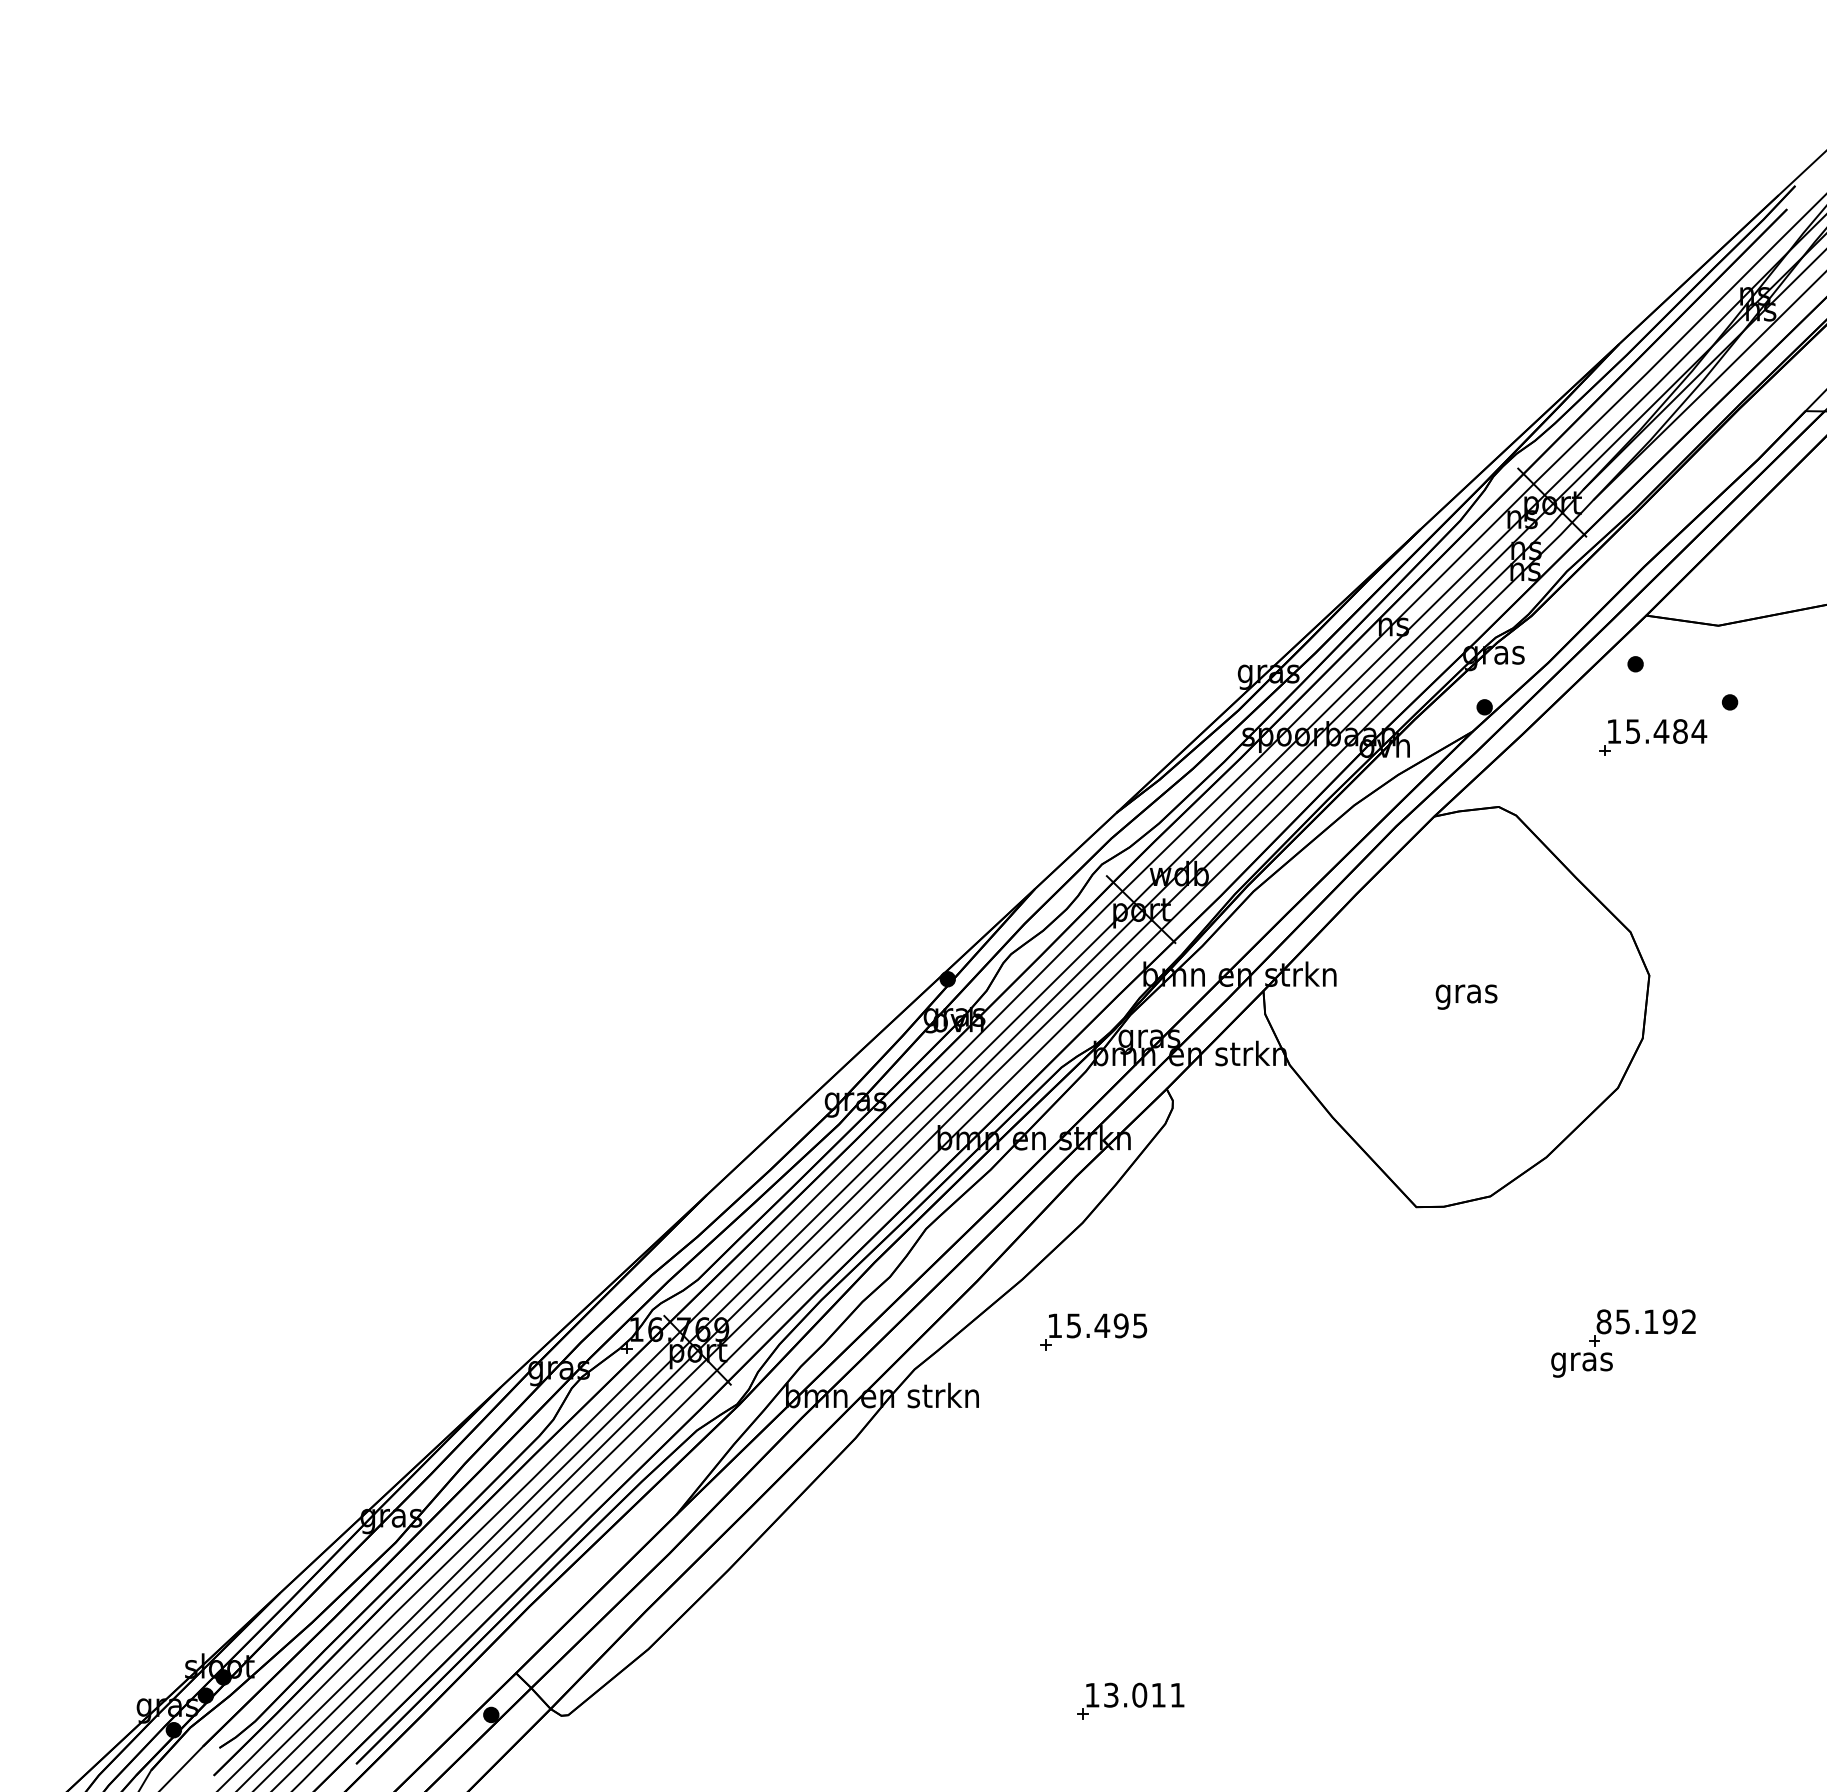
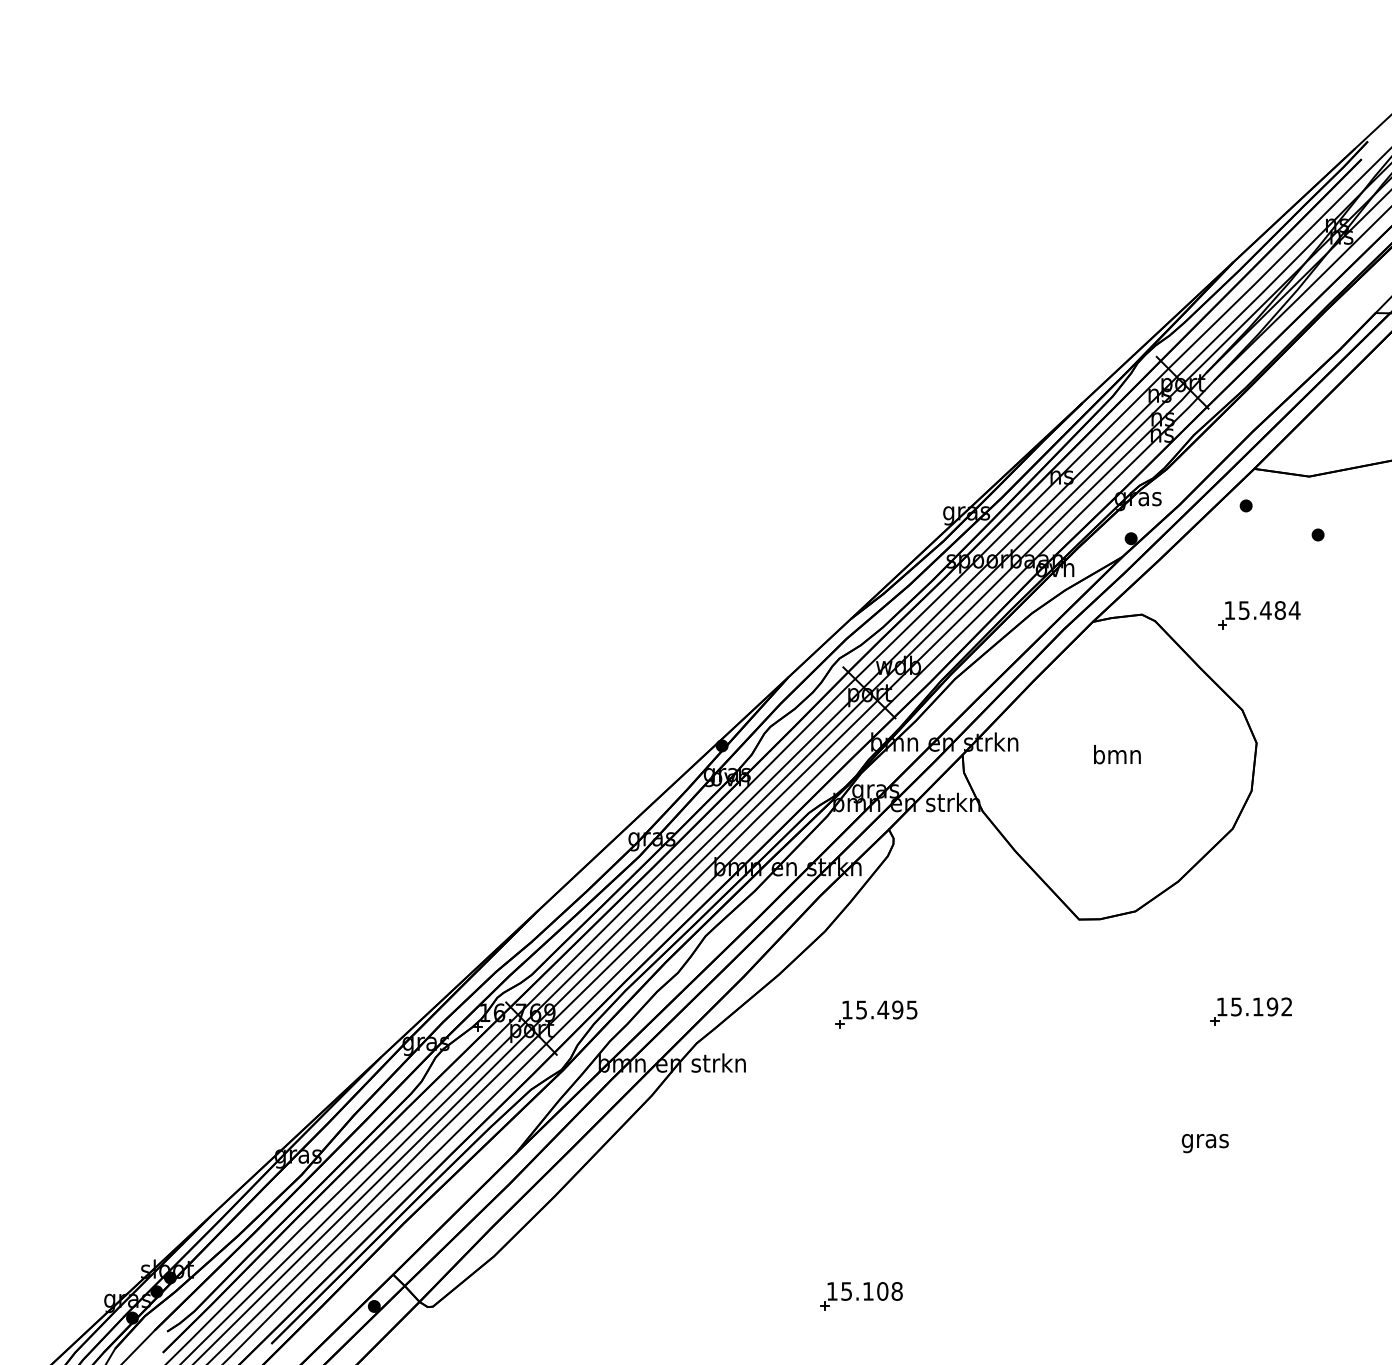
part: (1653, 737) -> (1259, 615), moved
text: (1466, 993) -> (1117, 756), gras -> bmn
text: (1603, 1321) -> (1221, 1006), 85.192 -> 15.192
part: (1093, 1331) -> (876, 1014), moved
text: (1581, 1364) -> (1204, 1143), moved
text: (1144, 1694) -> (871, 1290), 13.011 -> 15.108

